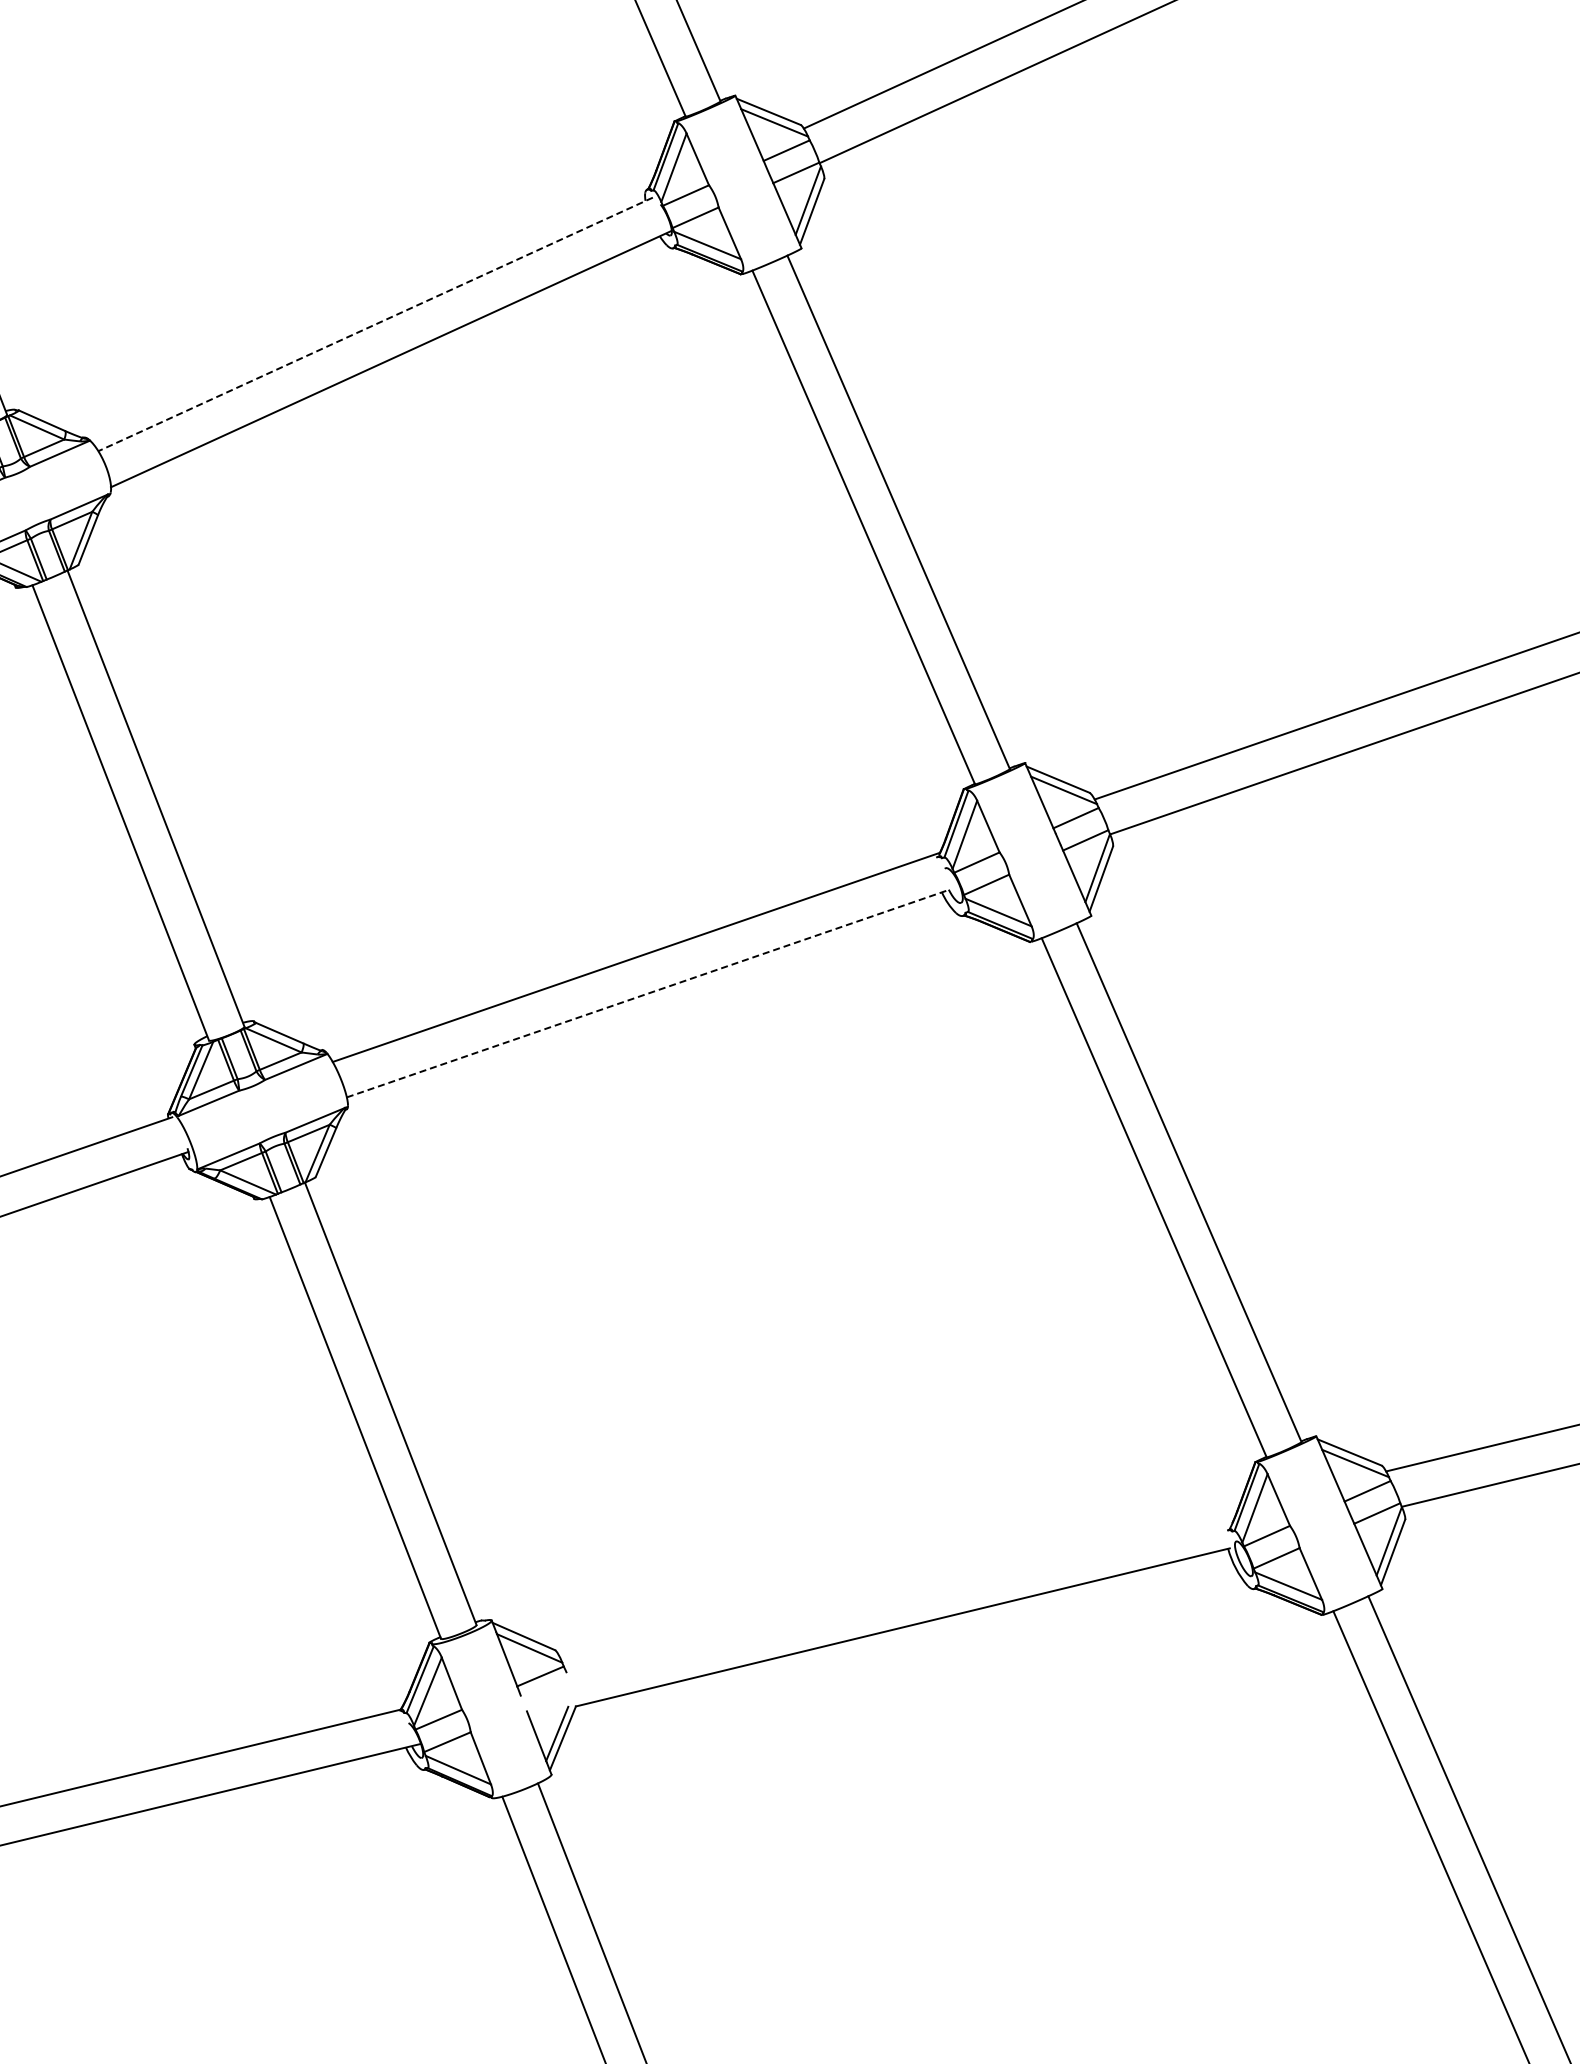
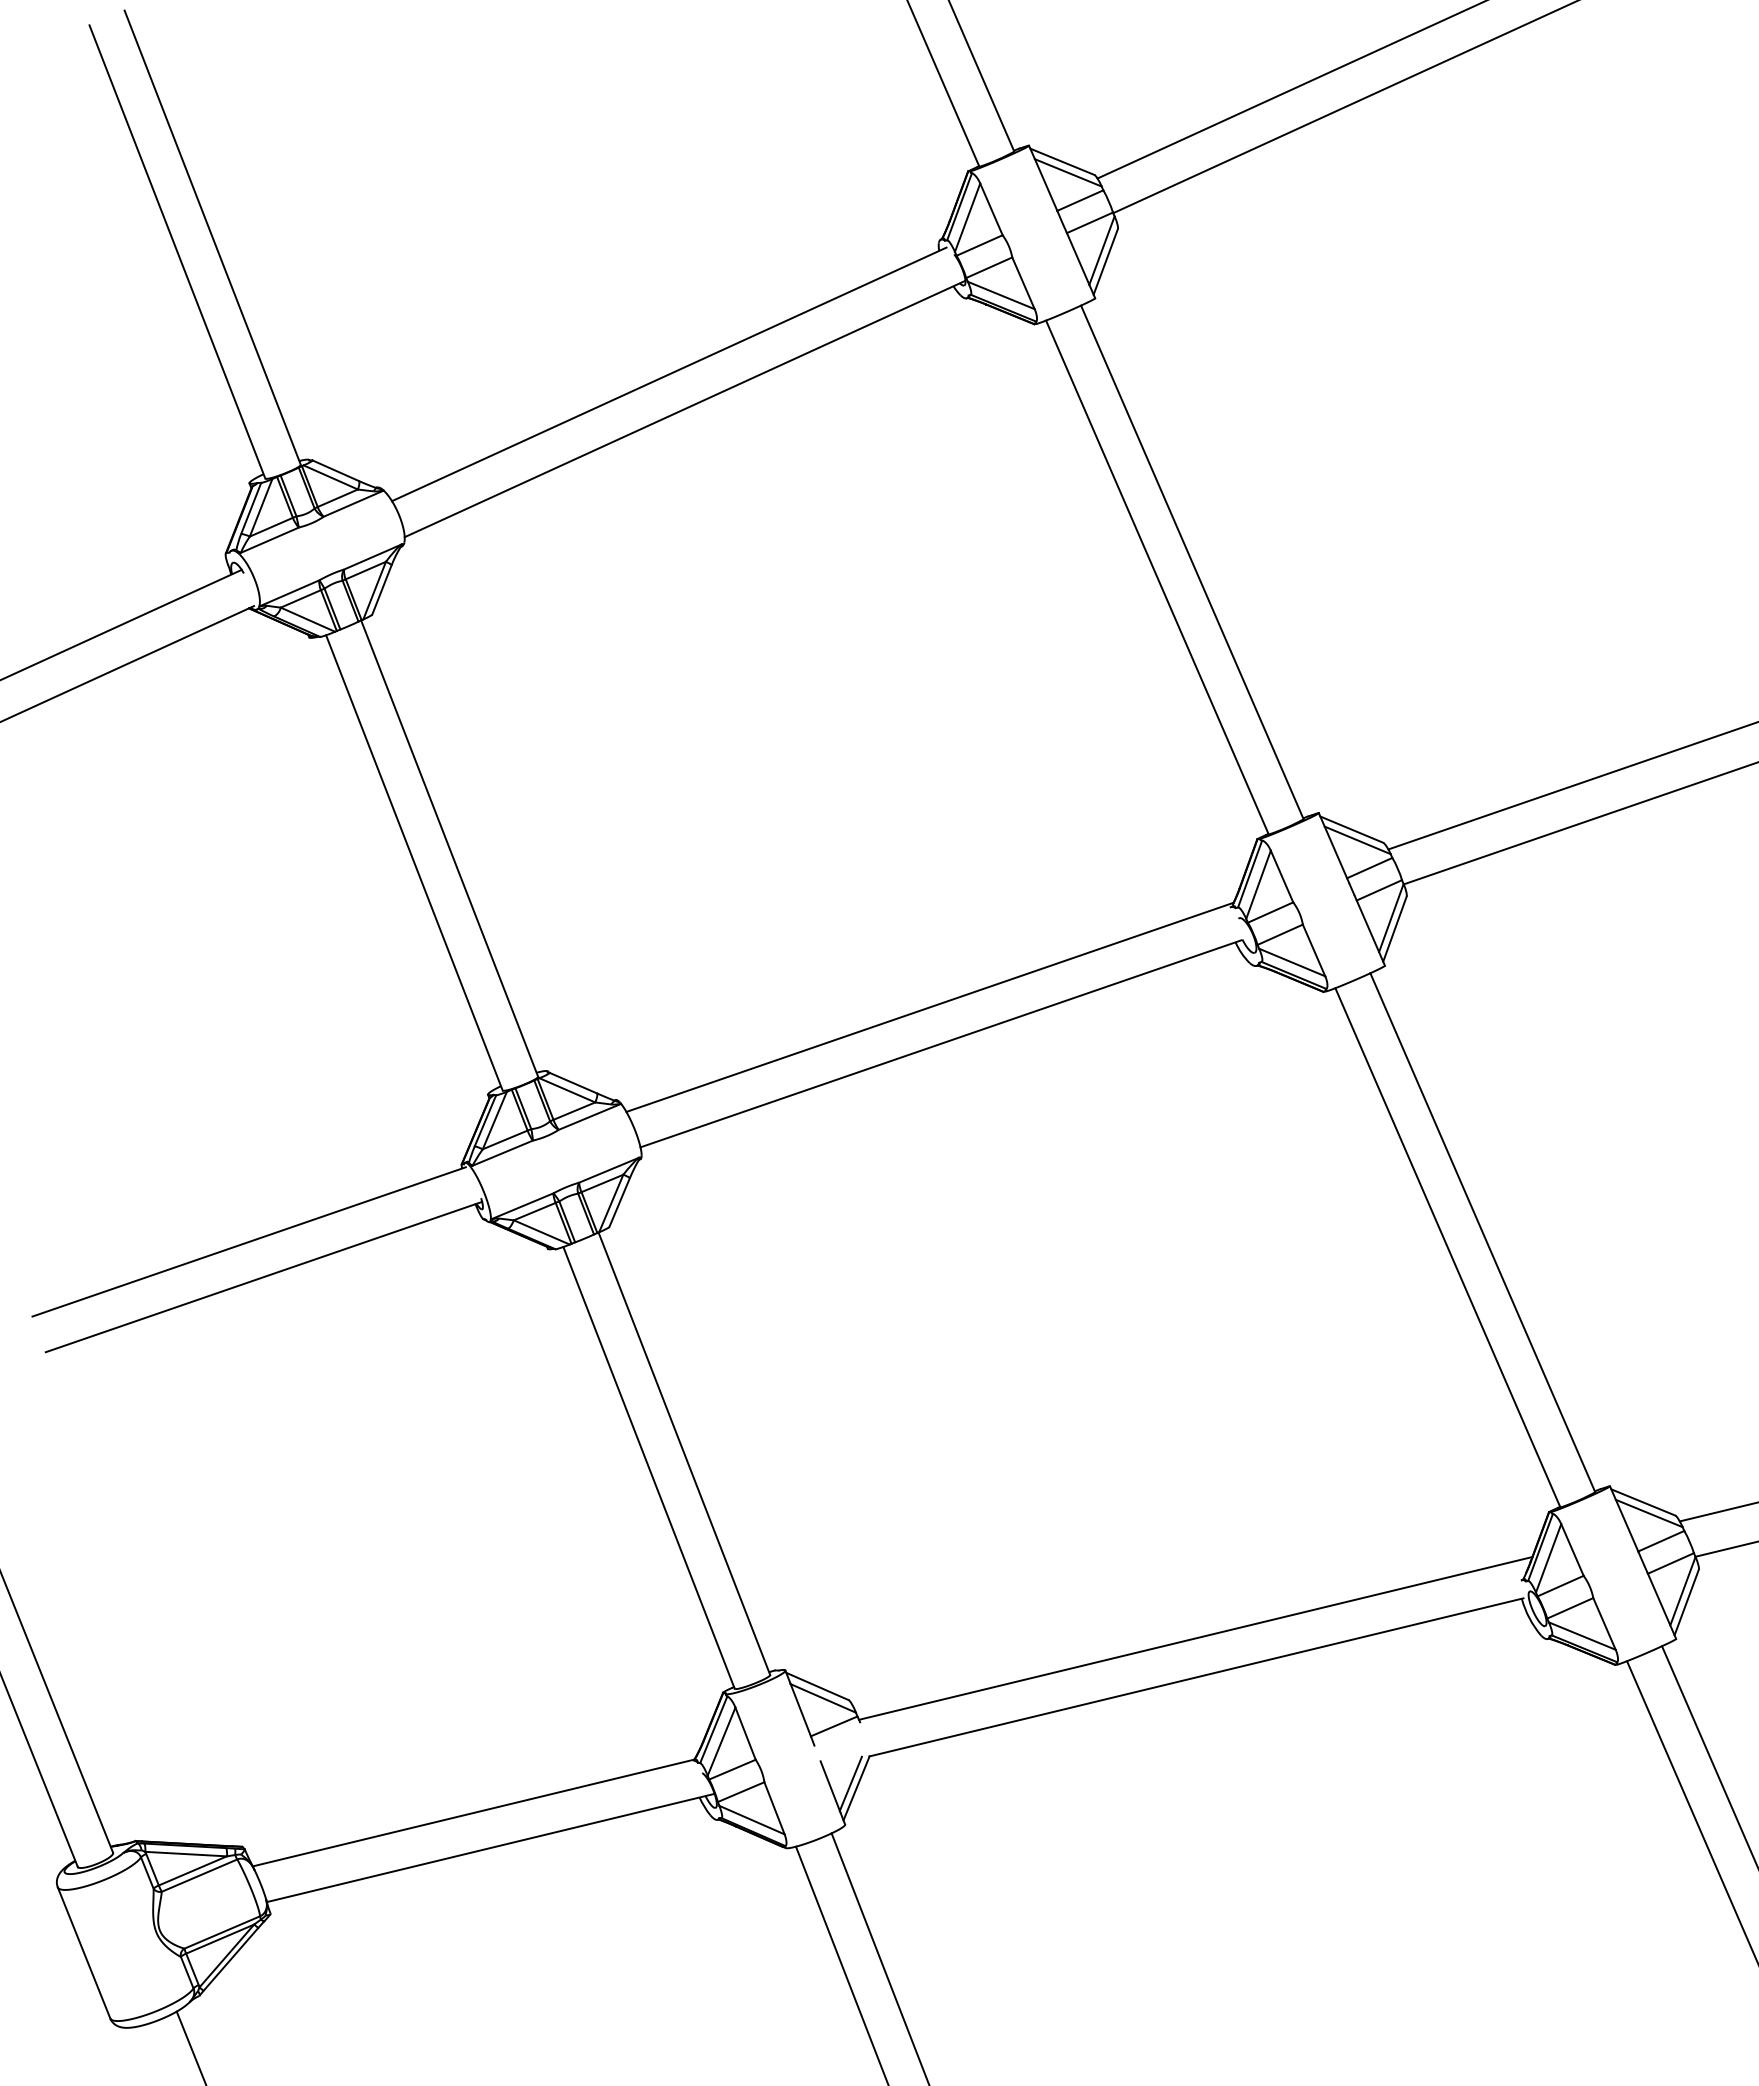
line: (375, 324) -> (669, 374), dashed -> solid
line: (647, 993) -> (941, 1043), dashed -> solid
line: (901, 1588) -> (1195, 1638), added

